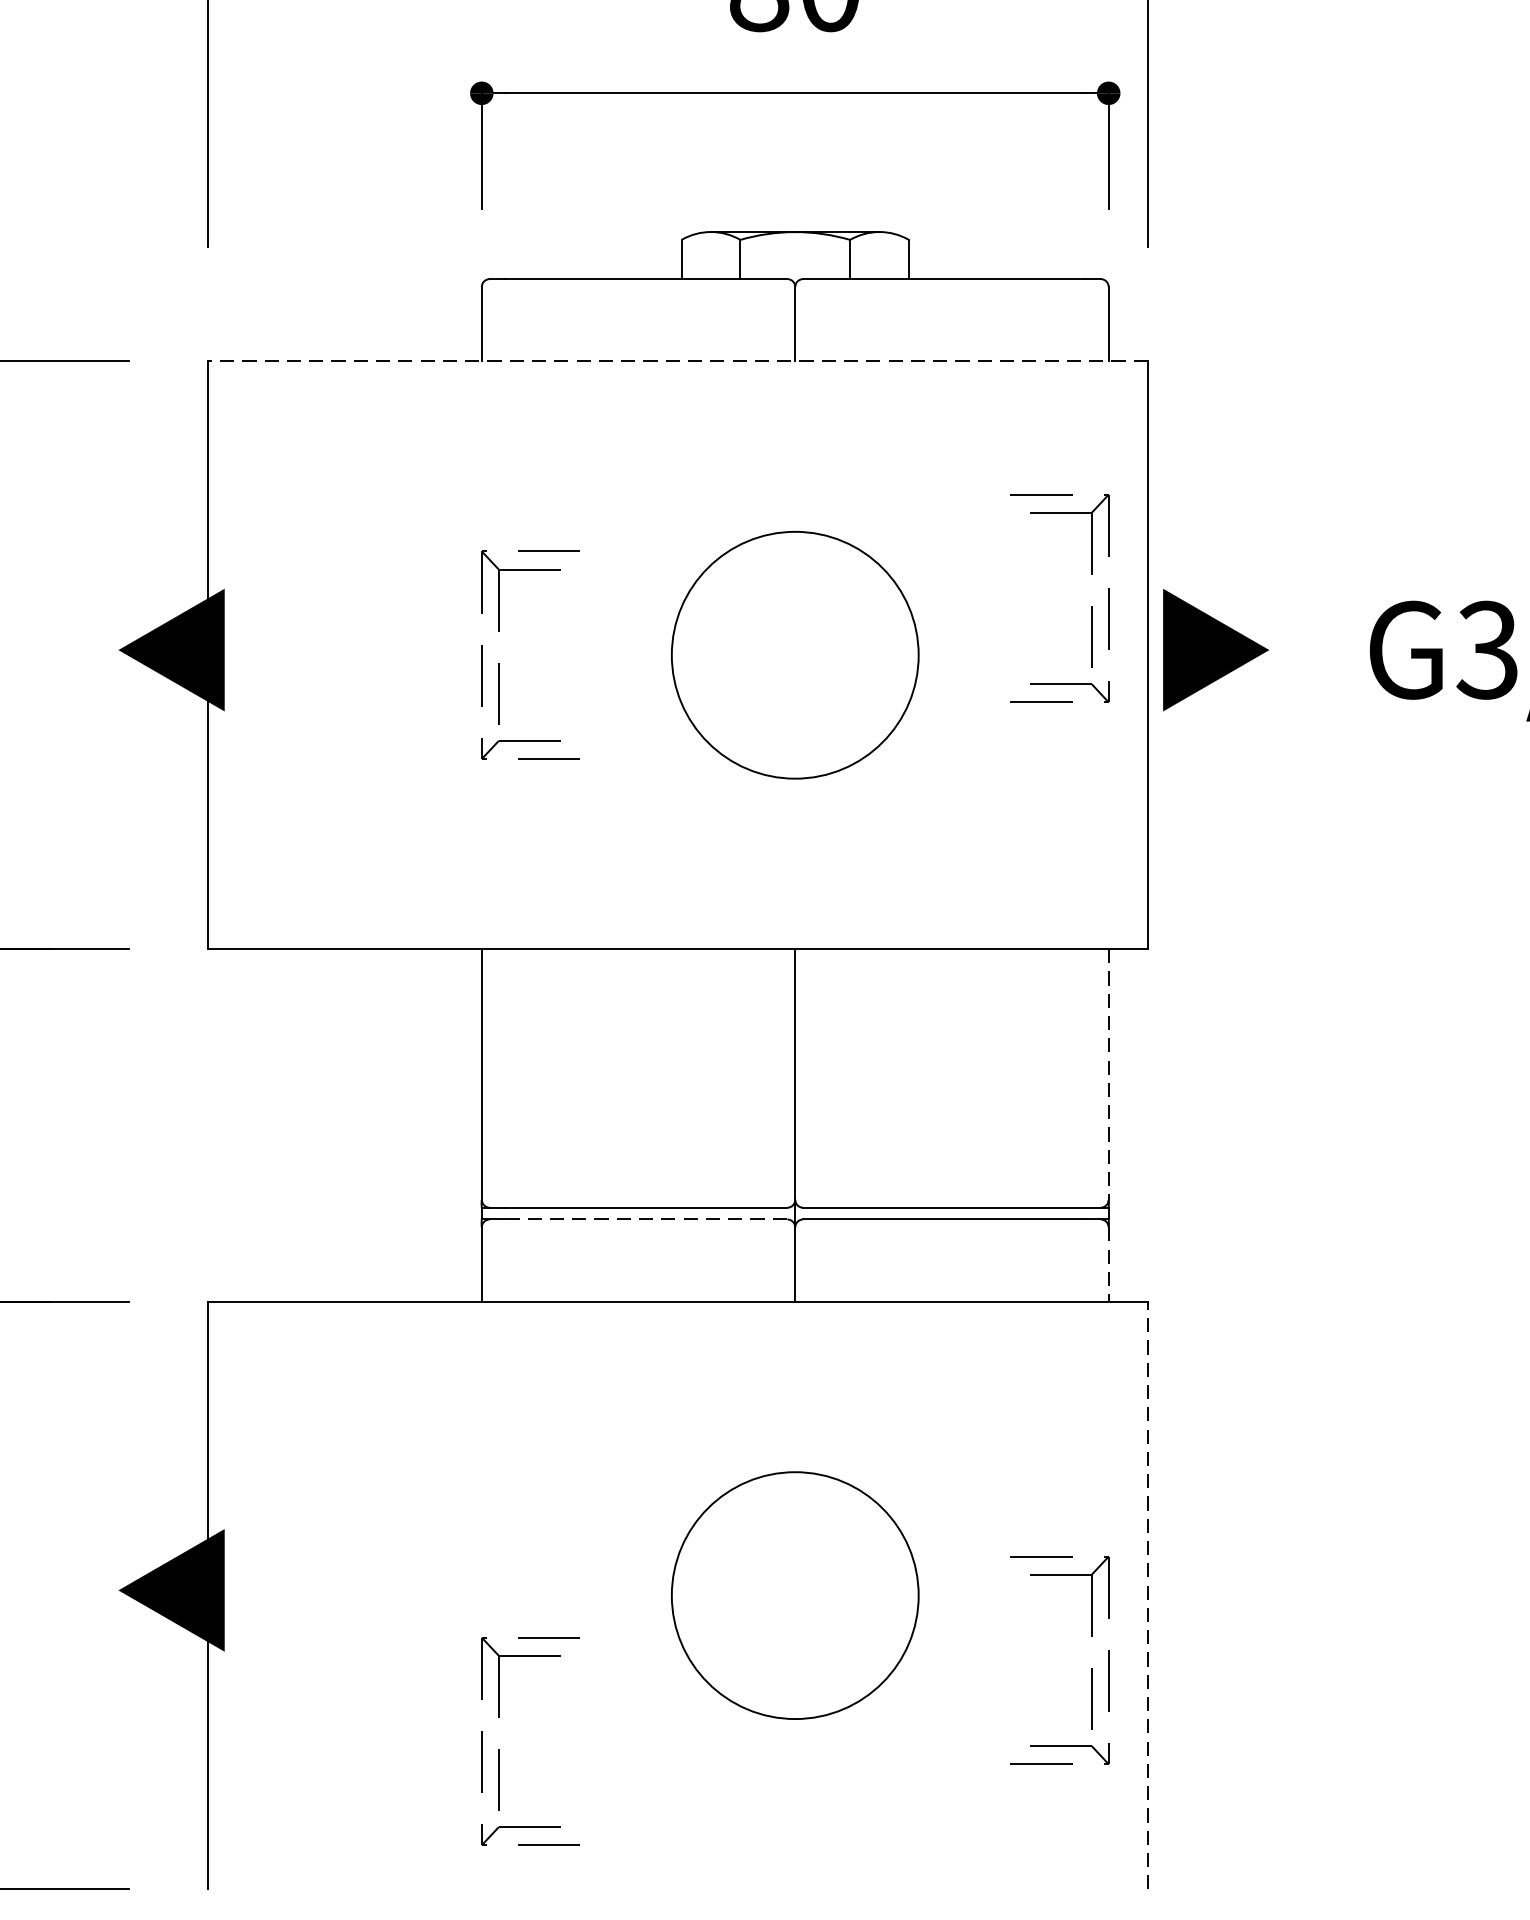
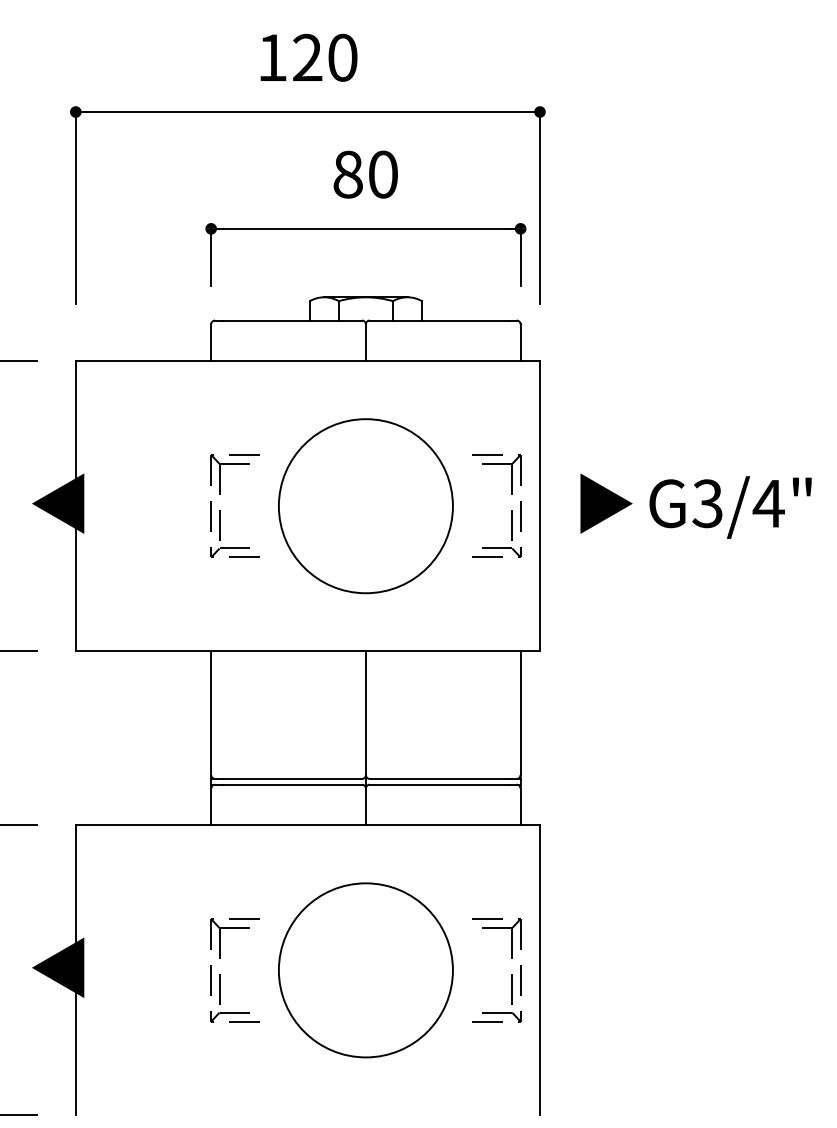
line: (676, 362) -> (307, 361), dashed -> solid
part: (1090, 607) -> (511, 510), moved
text: (1215, 649) -> (606, 503), moved
circle: (794, 655) -> (365, 506), size x1.43
line: (1108, 1075) -> (520, 713), dashed -> solid
line: (646, 1219) -> (292, 784), dashed -> solid
line: (1108, 1265) -> (520, 807), dashed -> solid
line: (1146, 1593) -> (539, 969), dashed -> solid
circle: (794, 1595) -> (365, 970), size x1.43
part: (1090, 1668) -> (511, 974), moved
part: (500, 1749) -> (220, 974), moved

